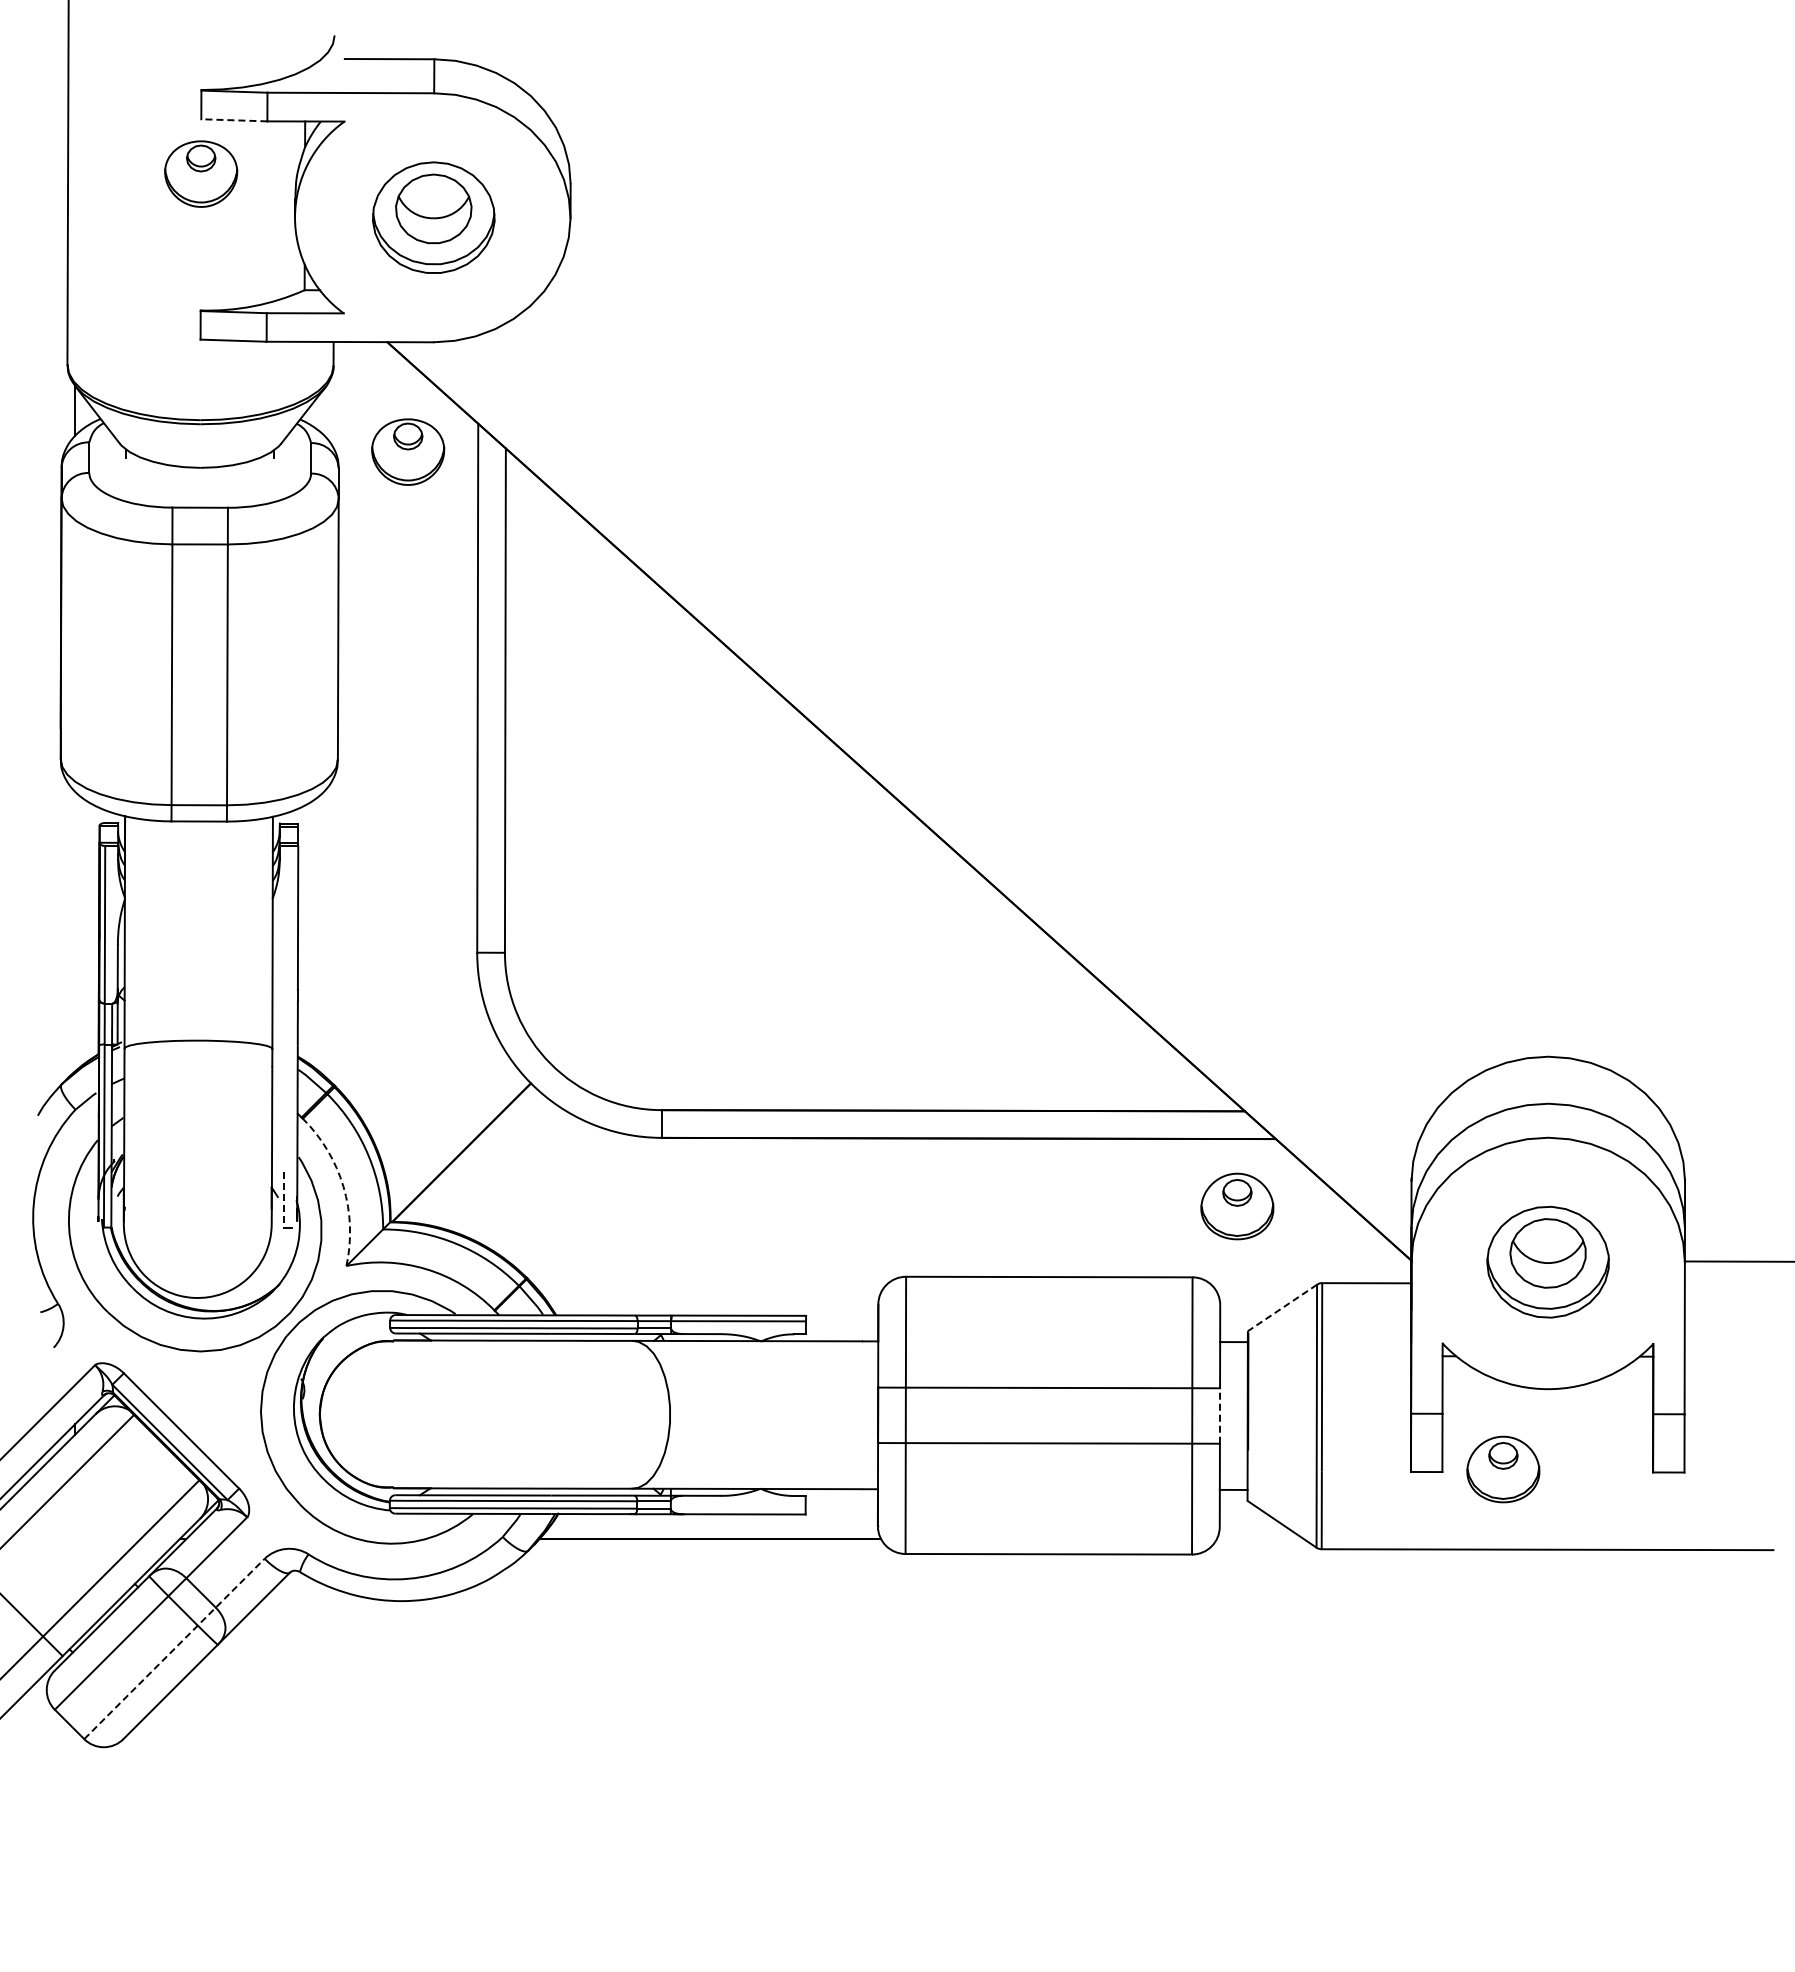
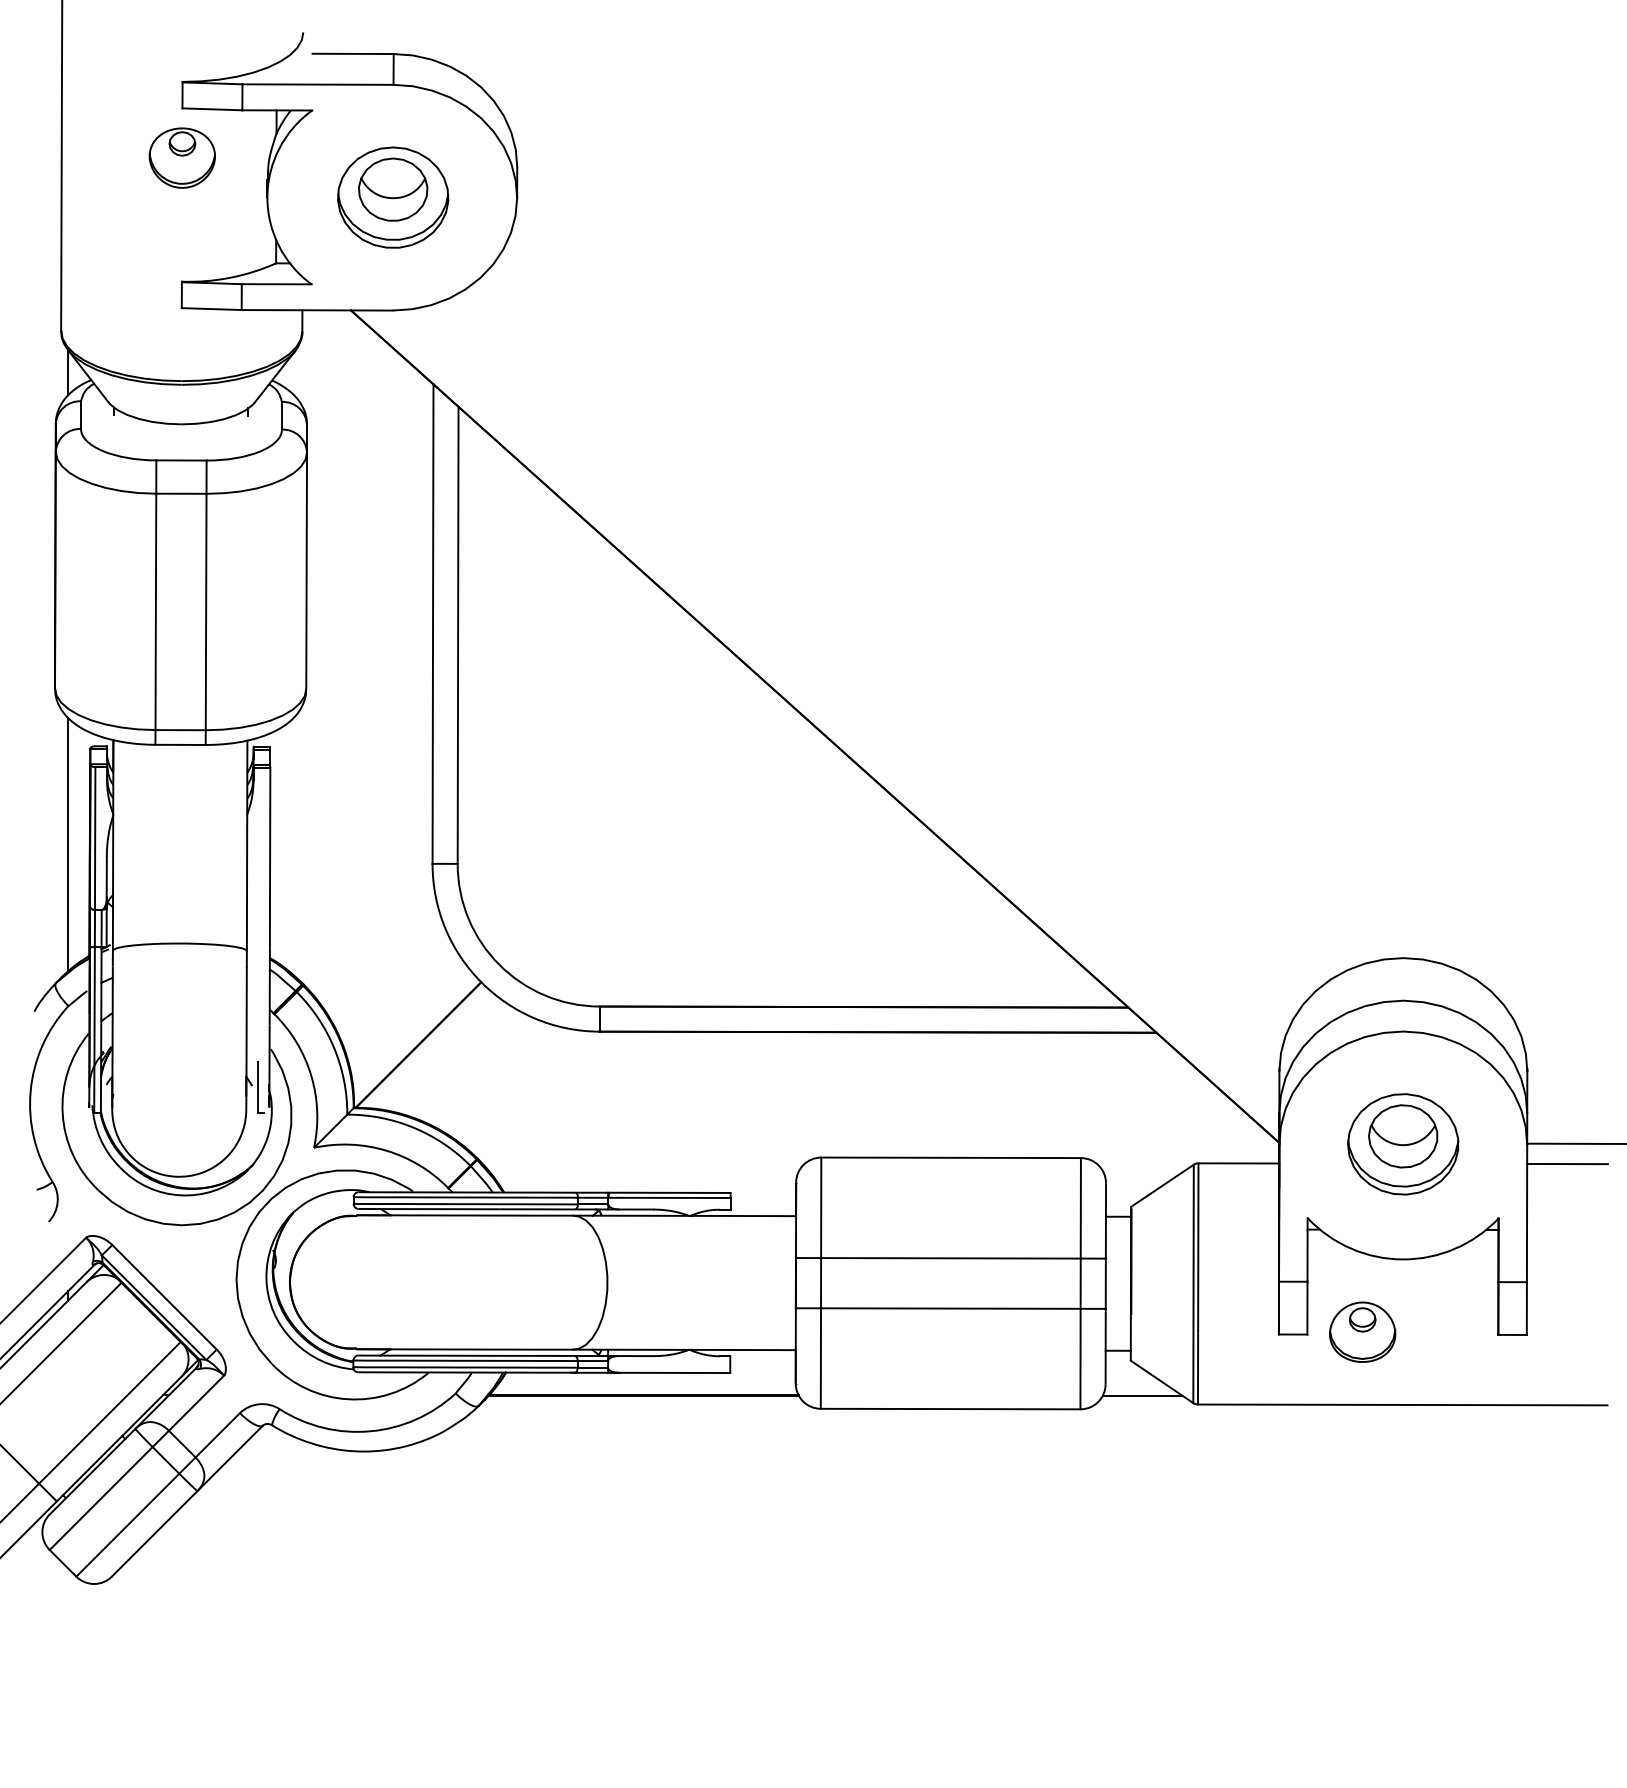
line: (233, 120) -> (211, 109), dashed -> solid
part: (408, 451) -> (370, 409), removed
line: (75, 931) -> (68, 844), added
arc: (343, 1186) -> (311, 1075), dashed -> solid
line: (284, 1200) -> (257, 1088), dashed -> solid
part: (1237, 1206) -> (1121, 1093), removed
line: (1728, 1283) -> (1566, 1163), added
line: (1282, 1307) -> (1162, 1185), dashed -> solid
line: (1220, 1416) -> (1106, 1284), dashed -> solid
line: (1260, 1539) -> (1142, 1395), added
line: (174, 1648) -> (158, 1494), dashed -> solid

